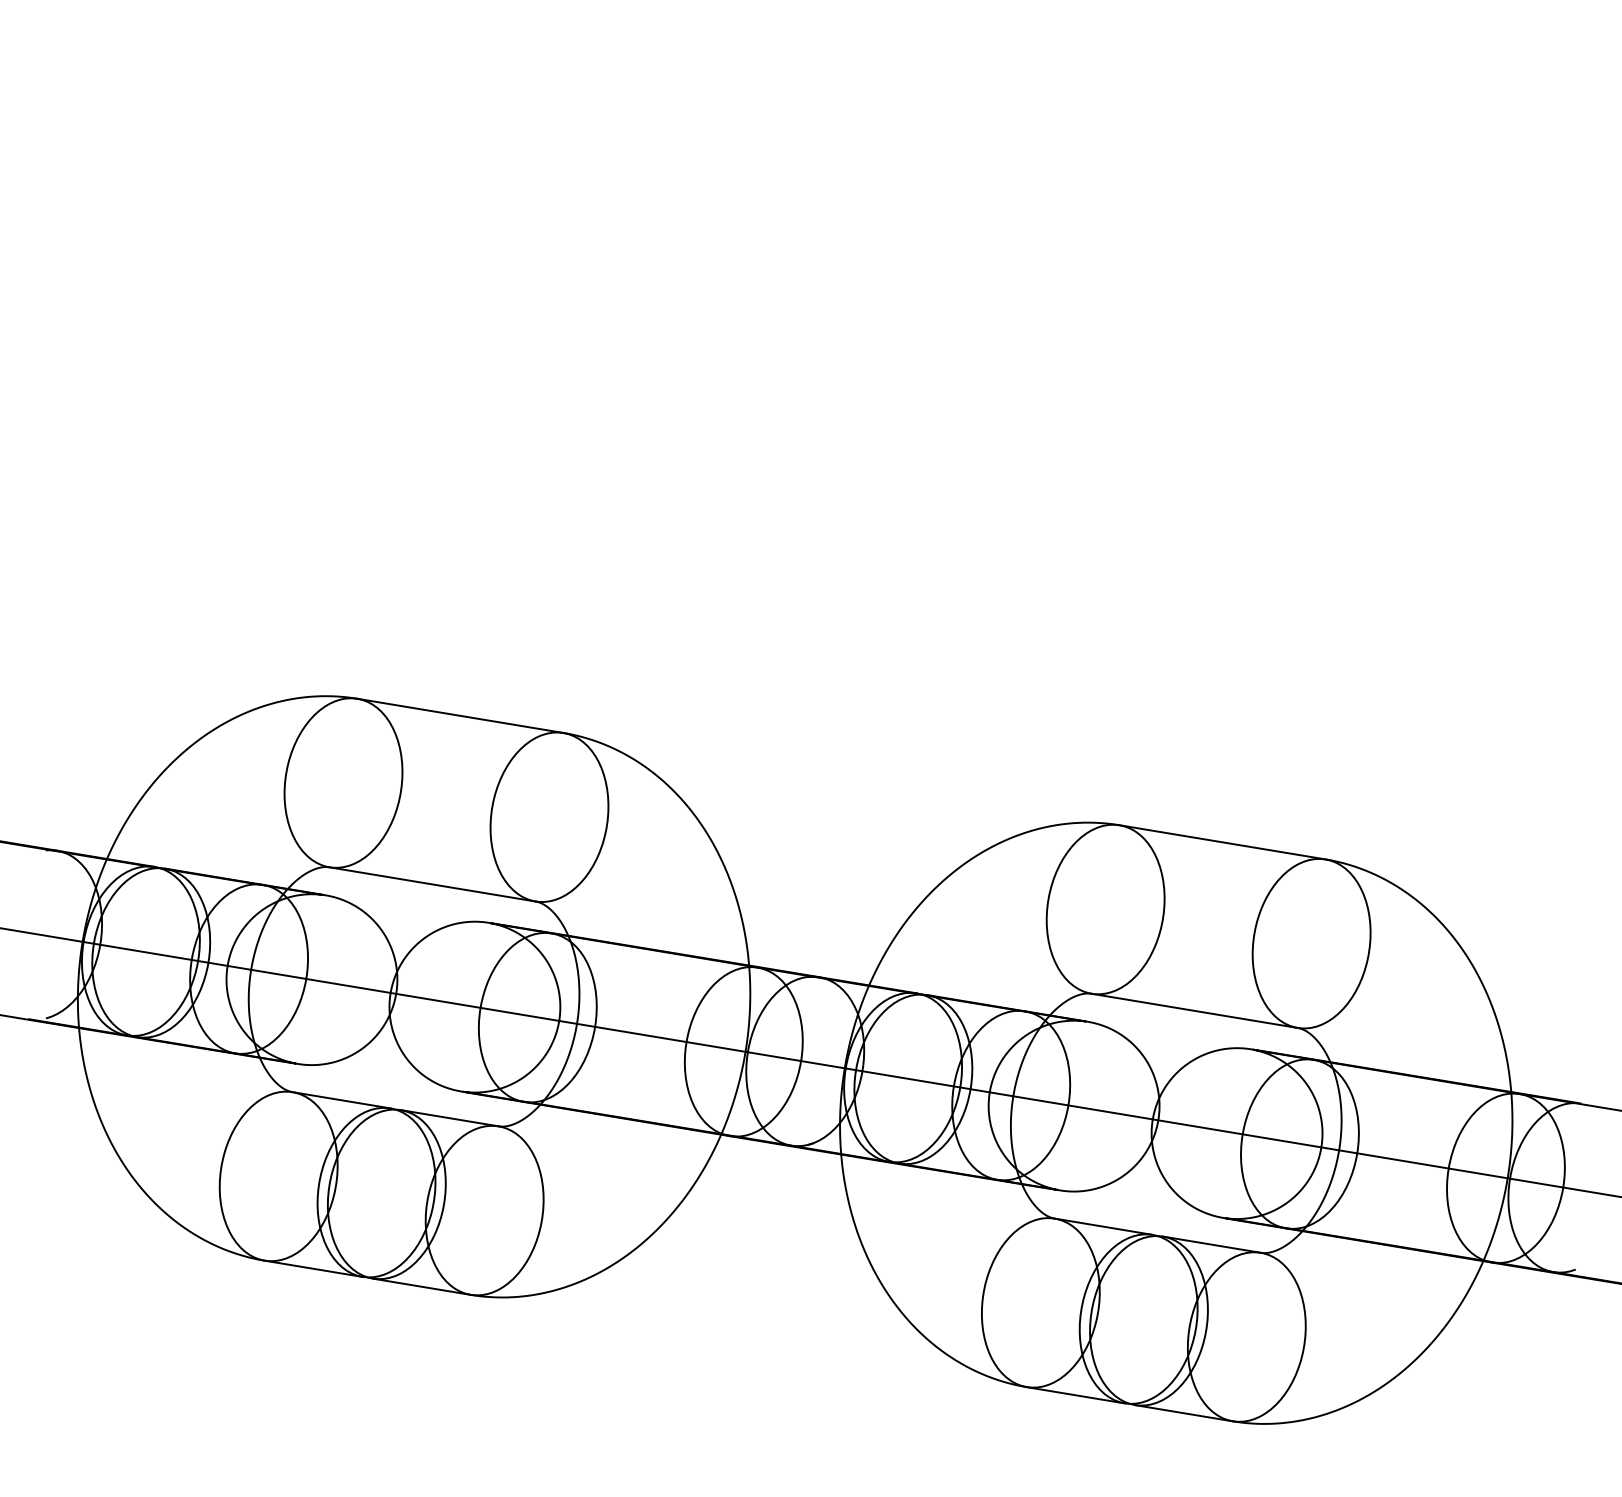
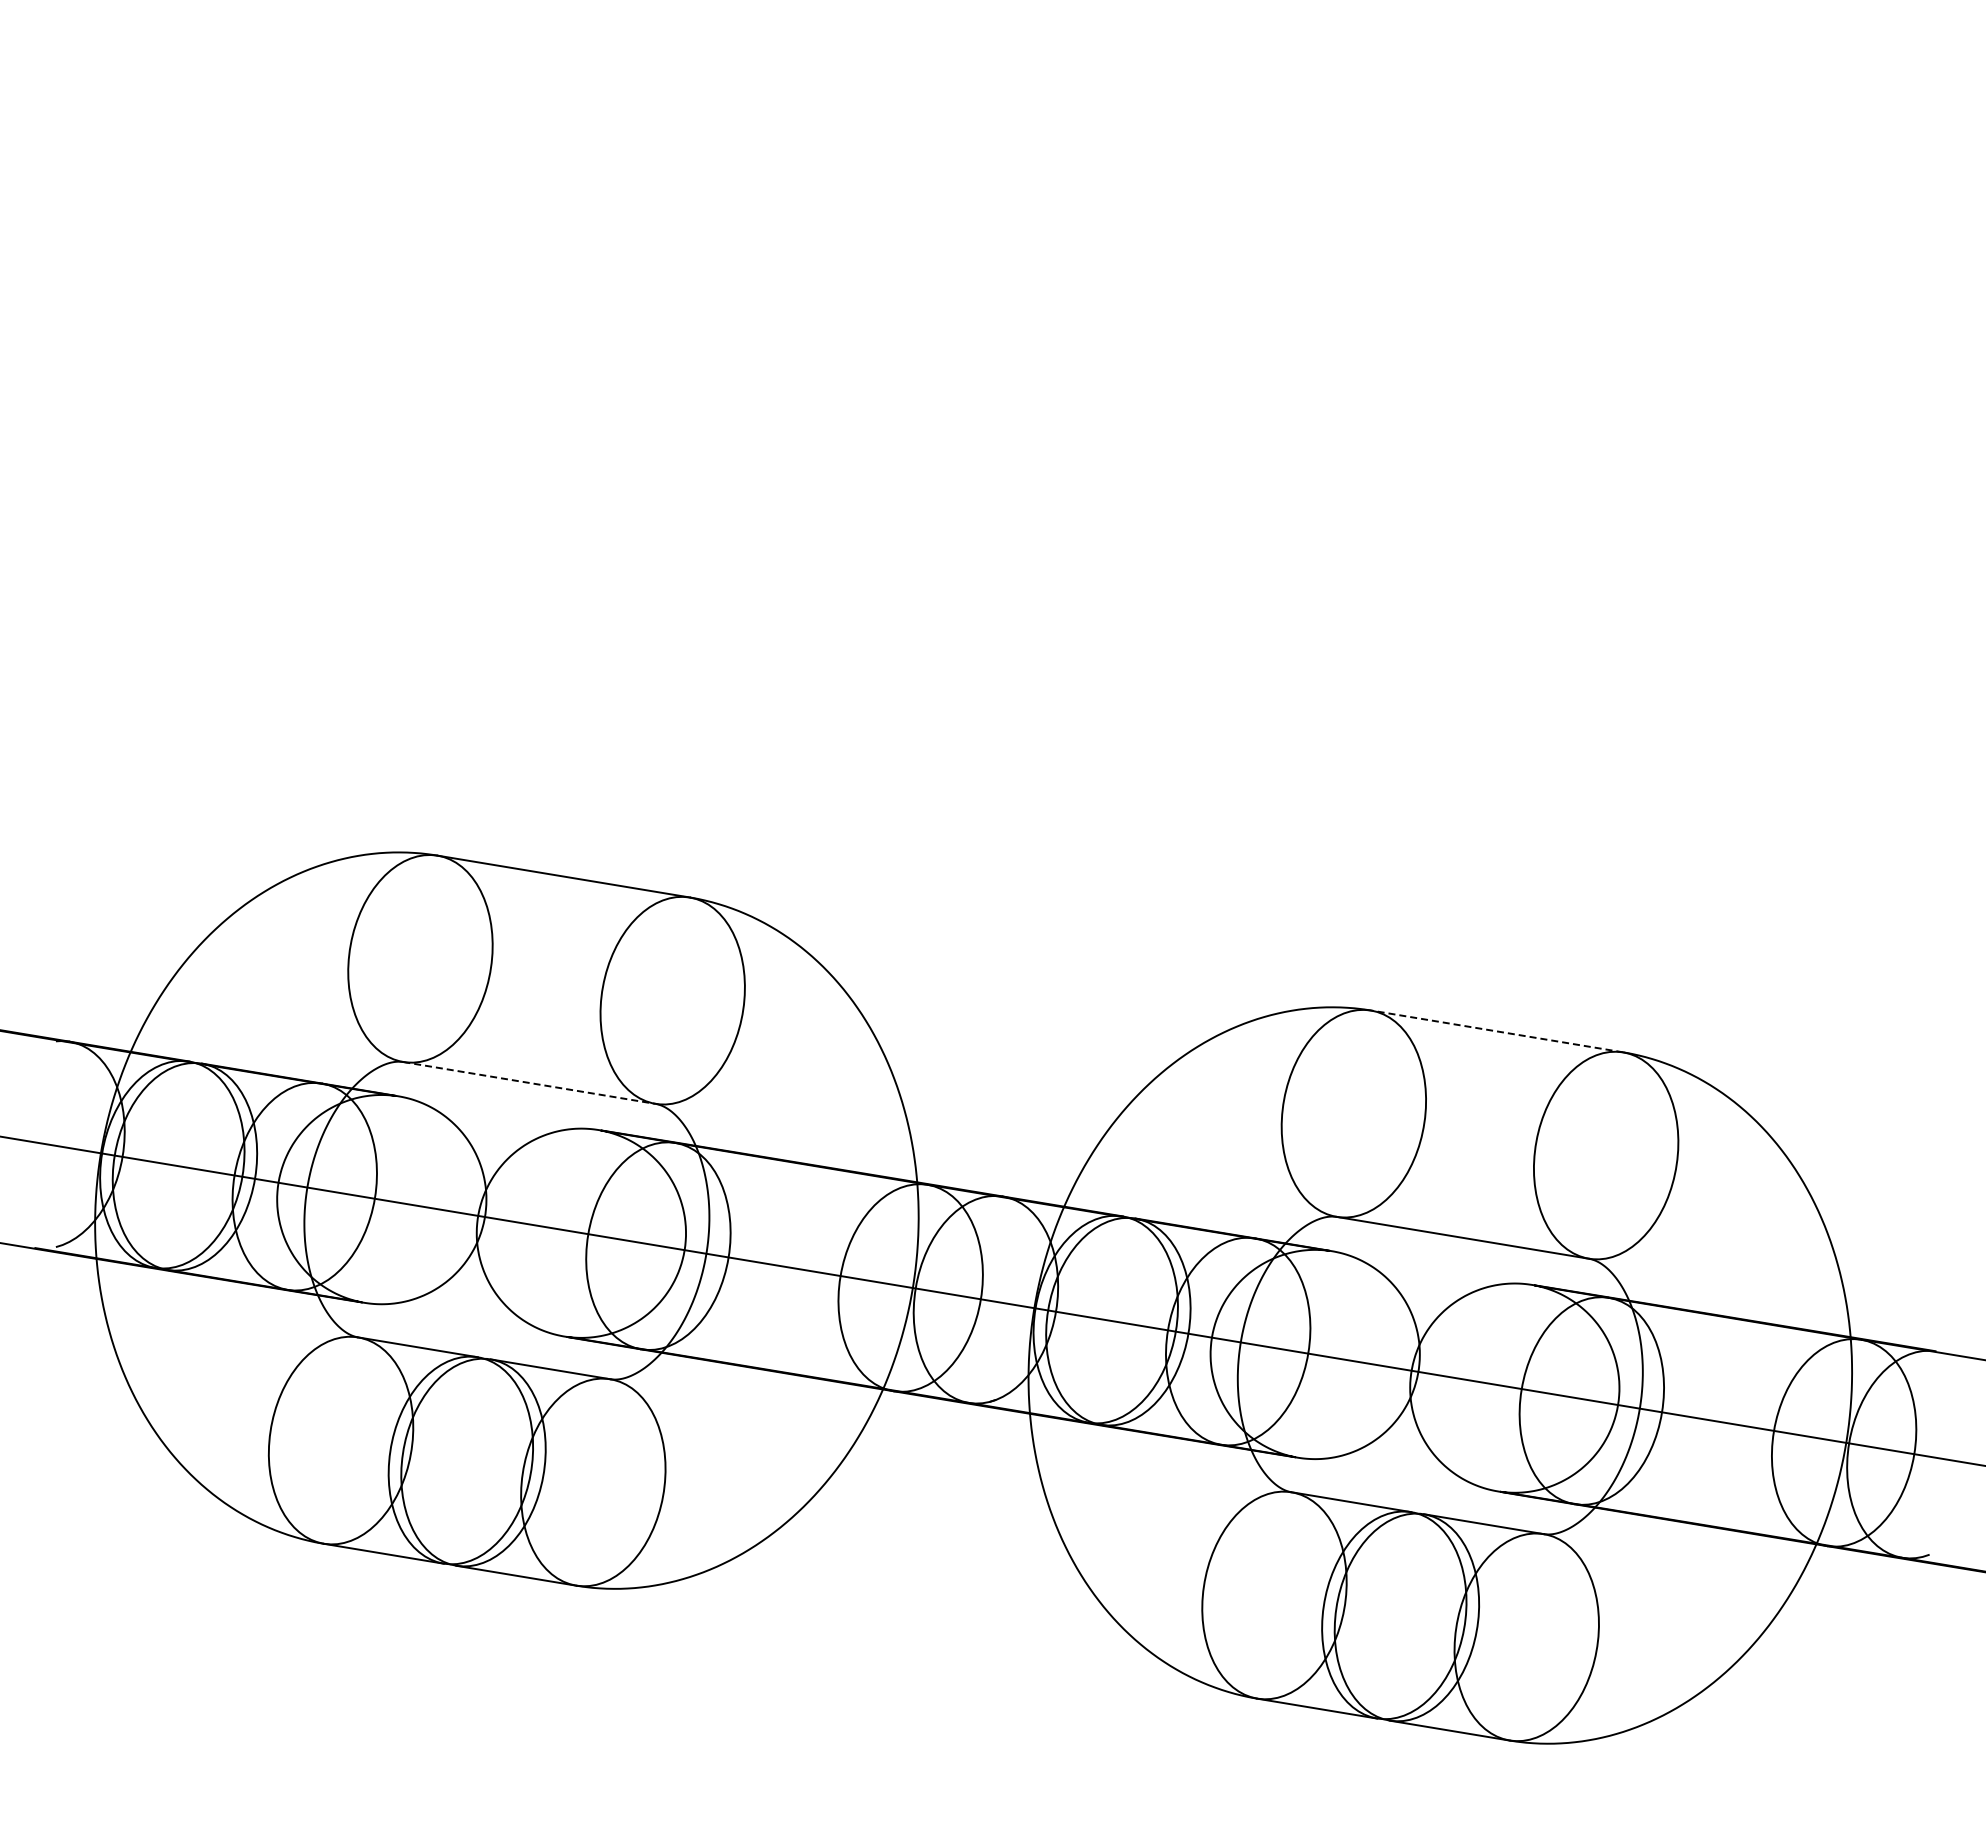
line: (1222, 842) -> (1497, 1031), solid -> dashed
line: (432, 884) -> (529, 1082), solid -> dashed

